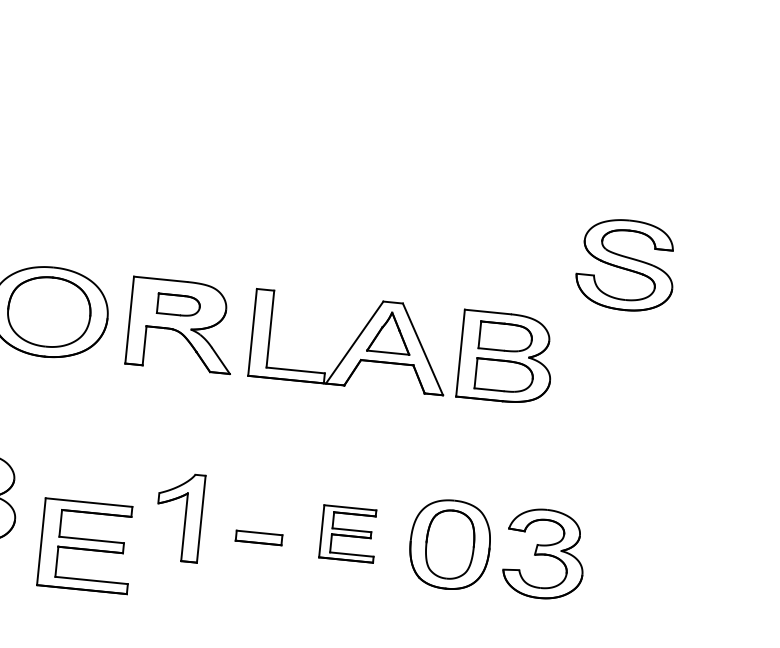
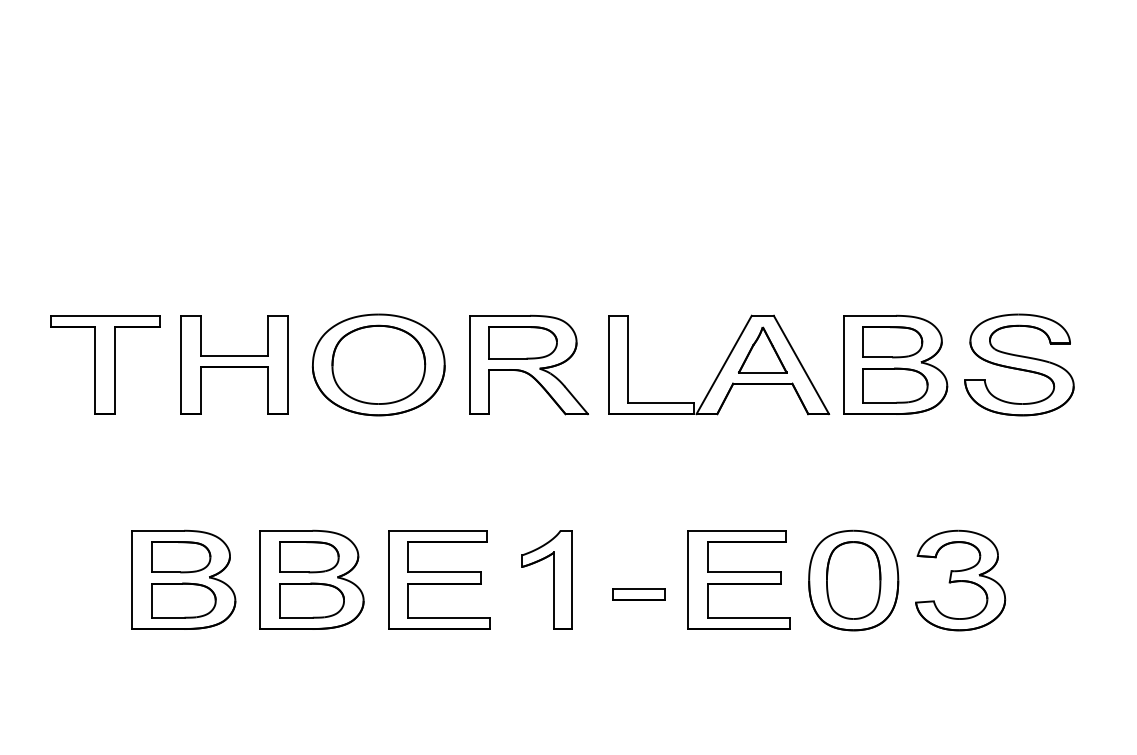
part: (626, 264) -> (1019, 364), moved
part: (178, 304) -> (522, 342), size x1.43
part: (348, 533) -> (738, 579), size x1.67
part: (86, 545) -> (439, 579), moved

